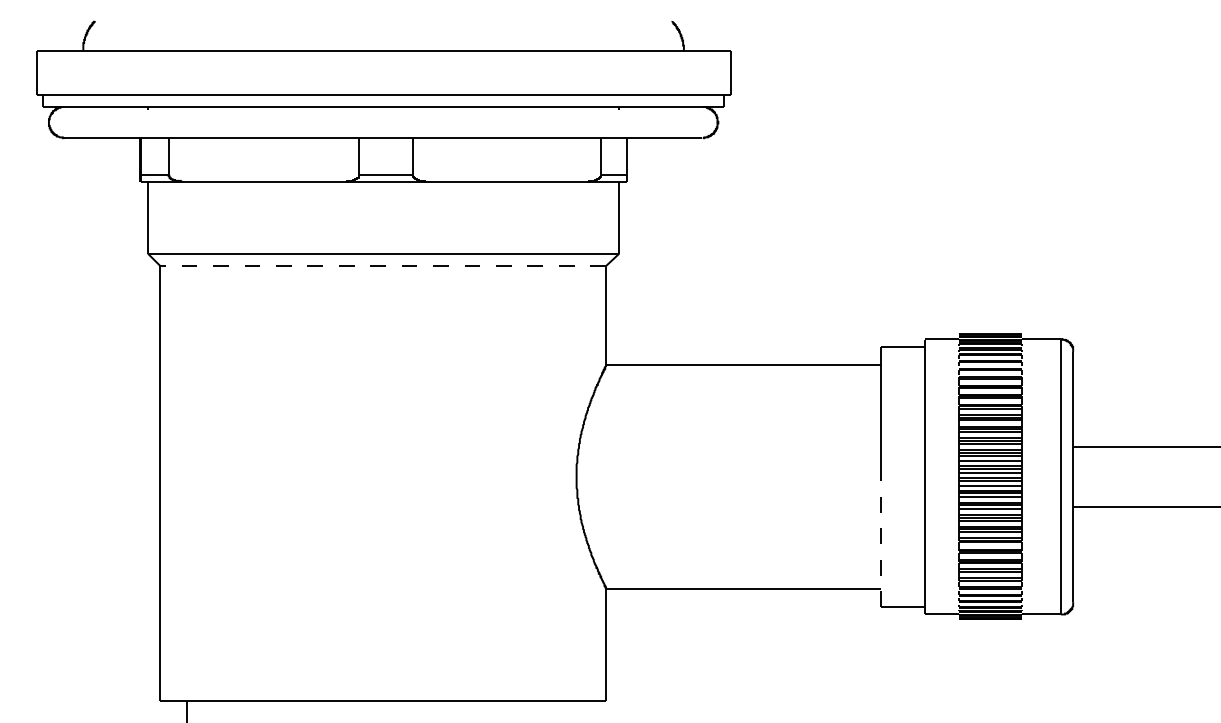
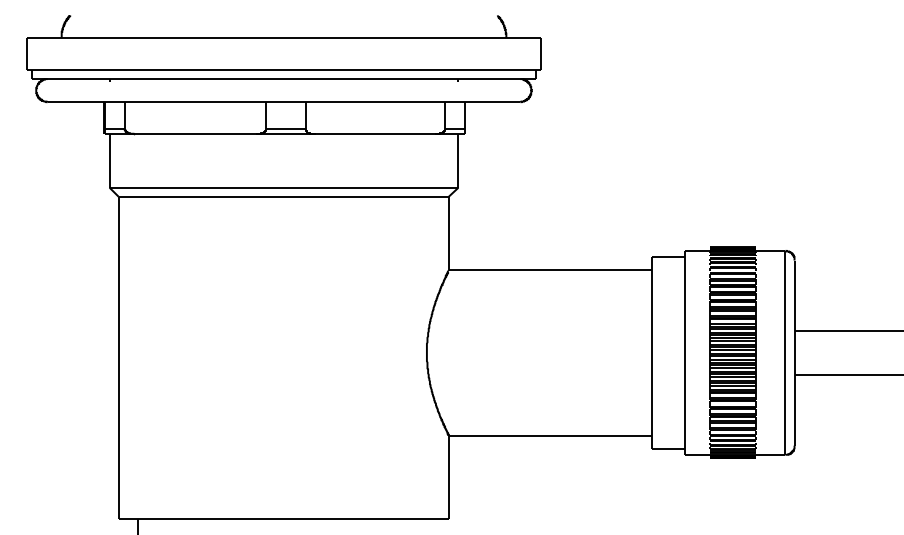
line: (382, 265) -> (283, 196), dashed -> solid
line: (879, 541) -> (651, 400), dashed -> solid

